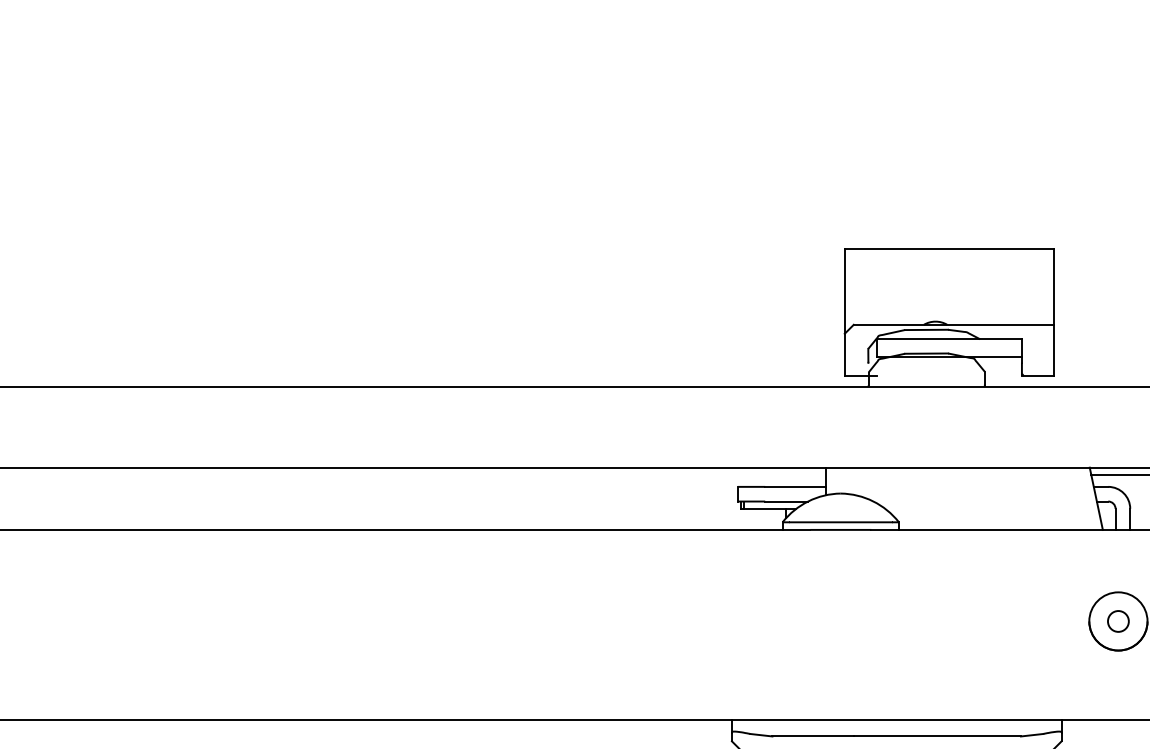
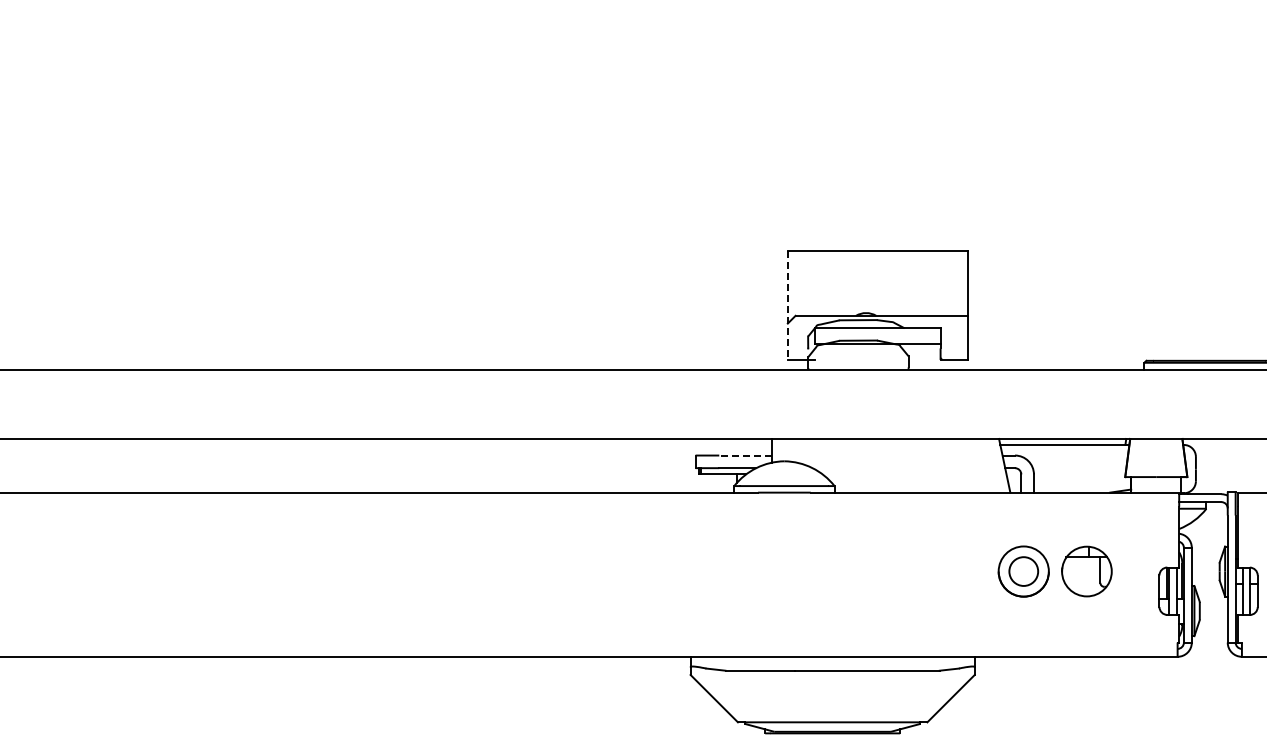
line: (844, 312) -> (787, 305), solid -> dashed
line: (795, 486) -> (745, 455), solid -> dashed
circle: (1118, 621) -> (1023, 571), size x1.6

